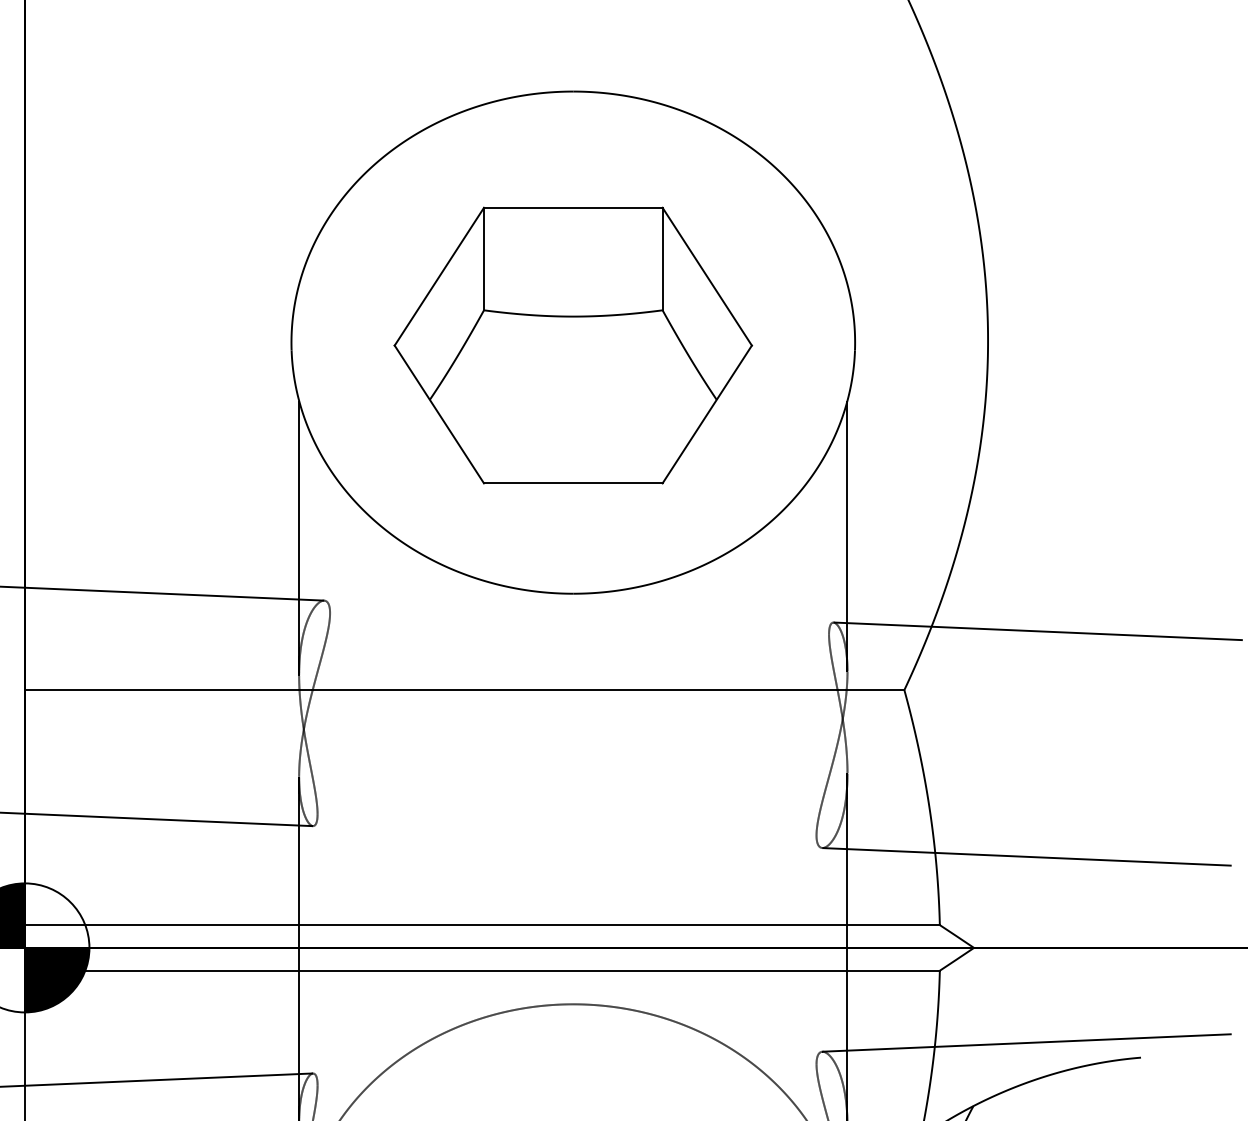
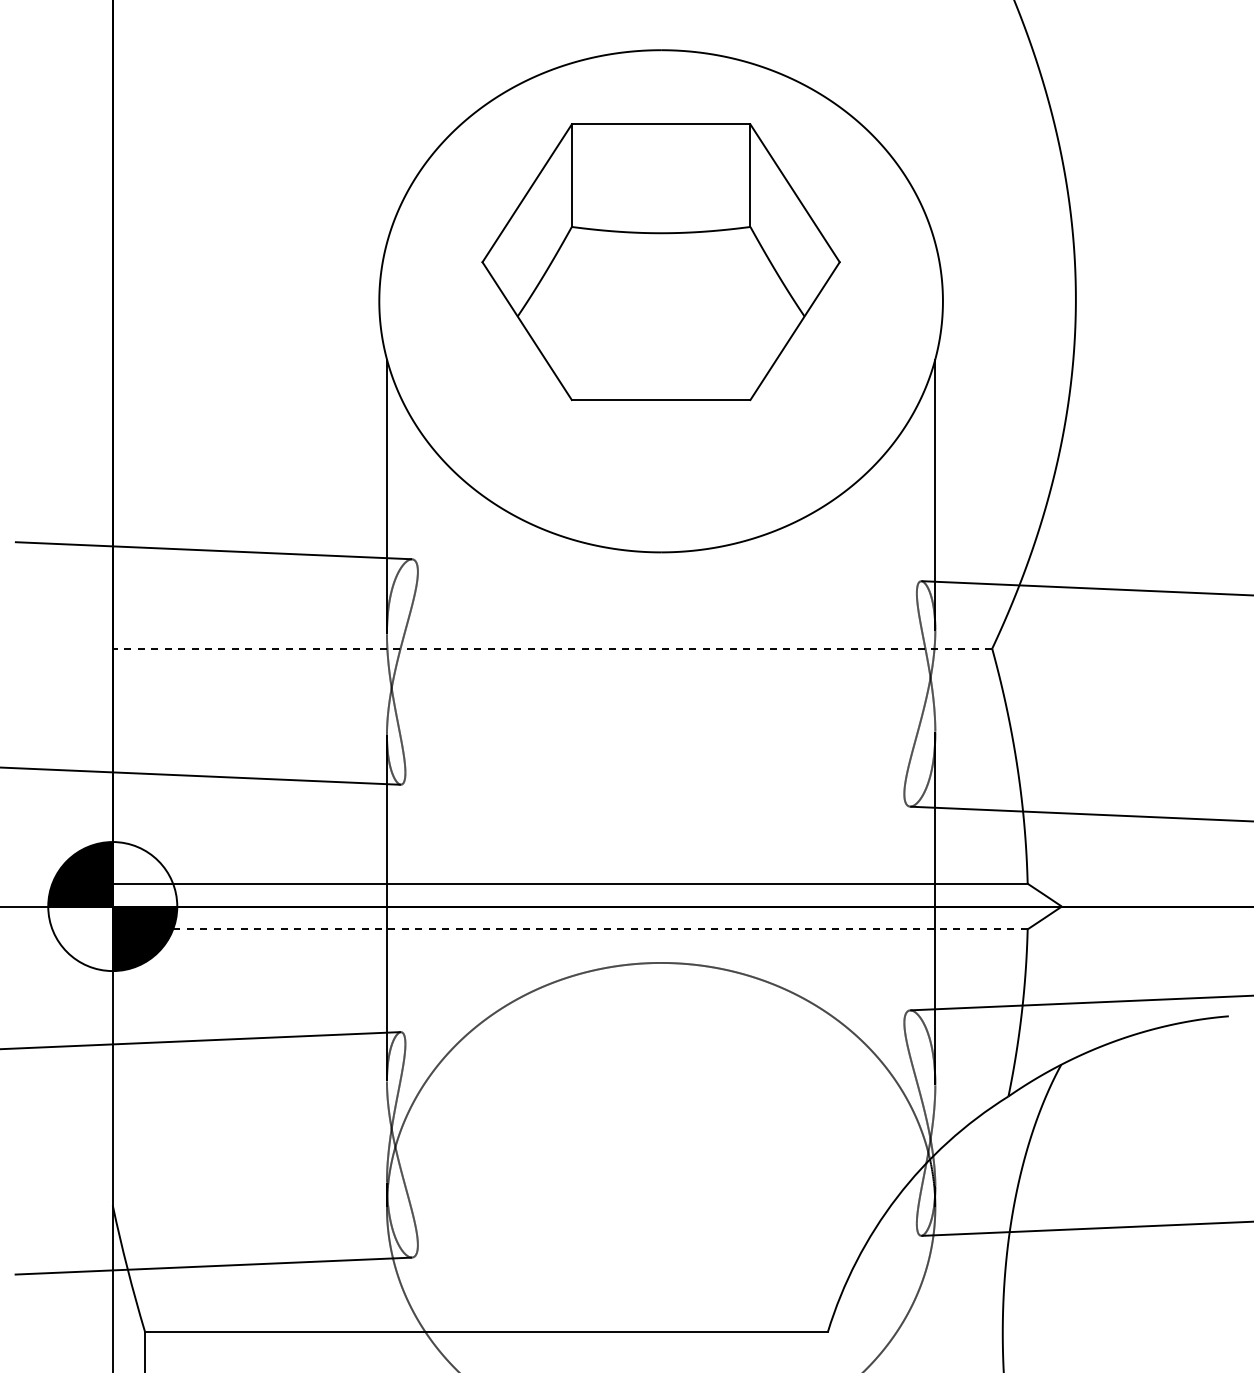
part: (572, 345) -> (660, 262), moved
line: (464, 689) -> (552, 648), solid -> dashed
line: (481, 970) -> (569, 929), solid -> dashed

